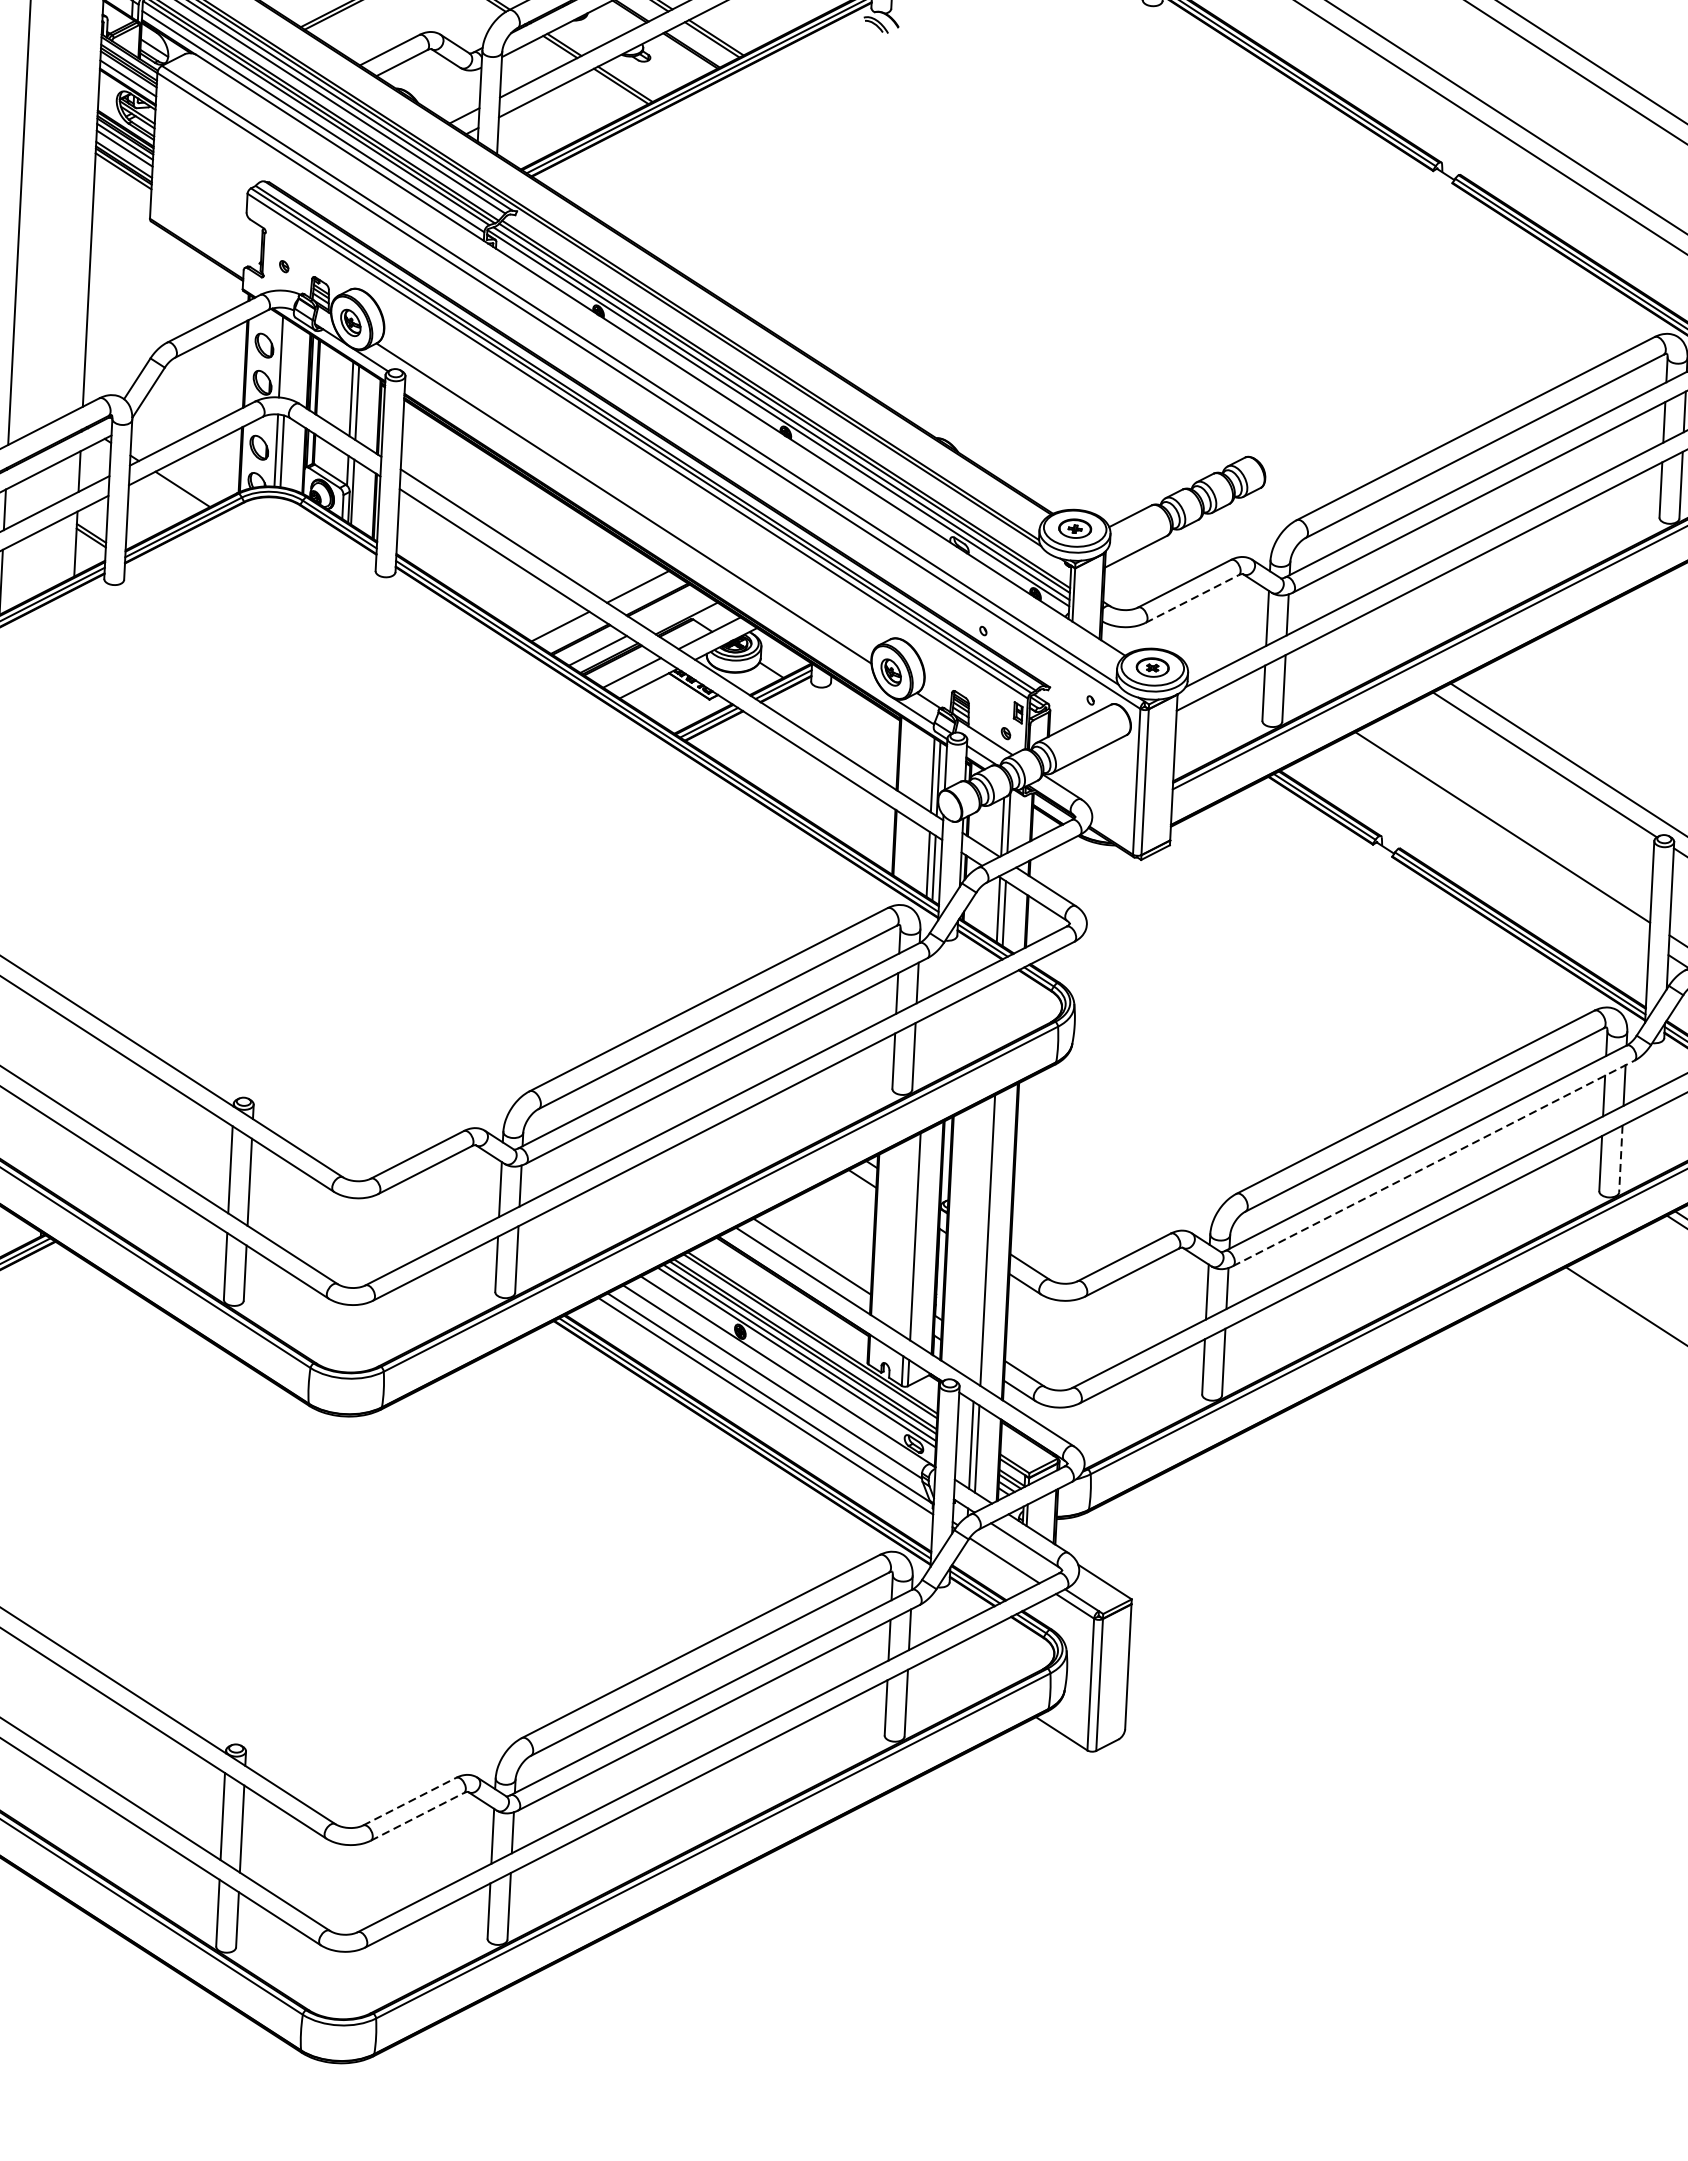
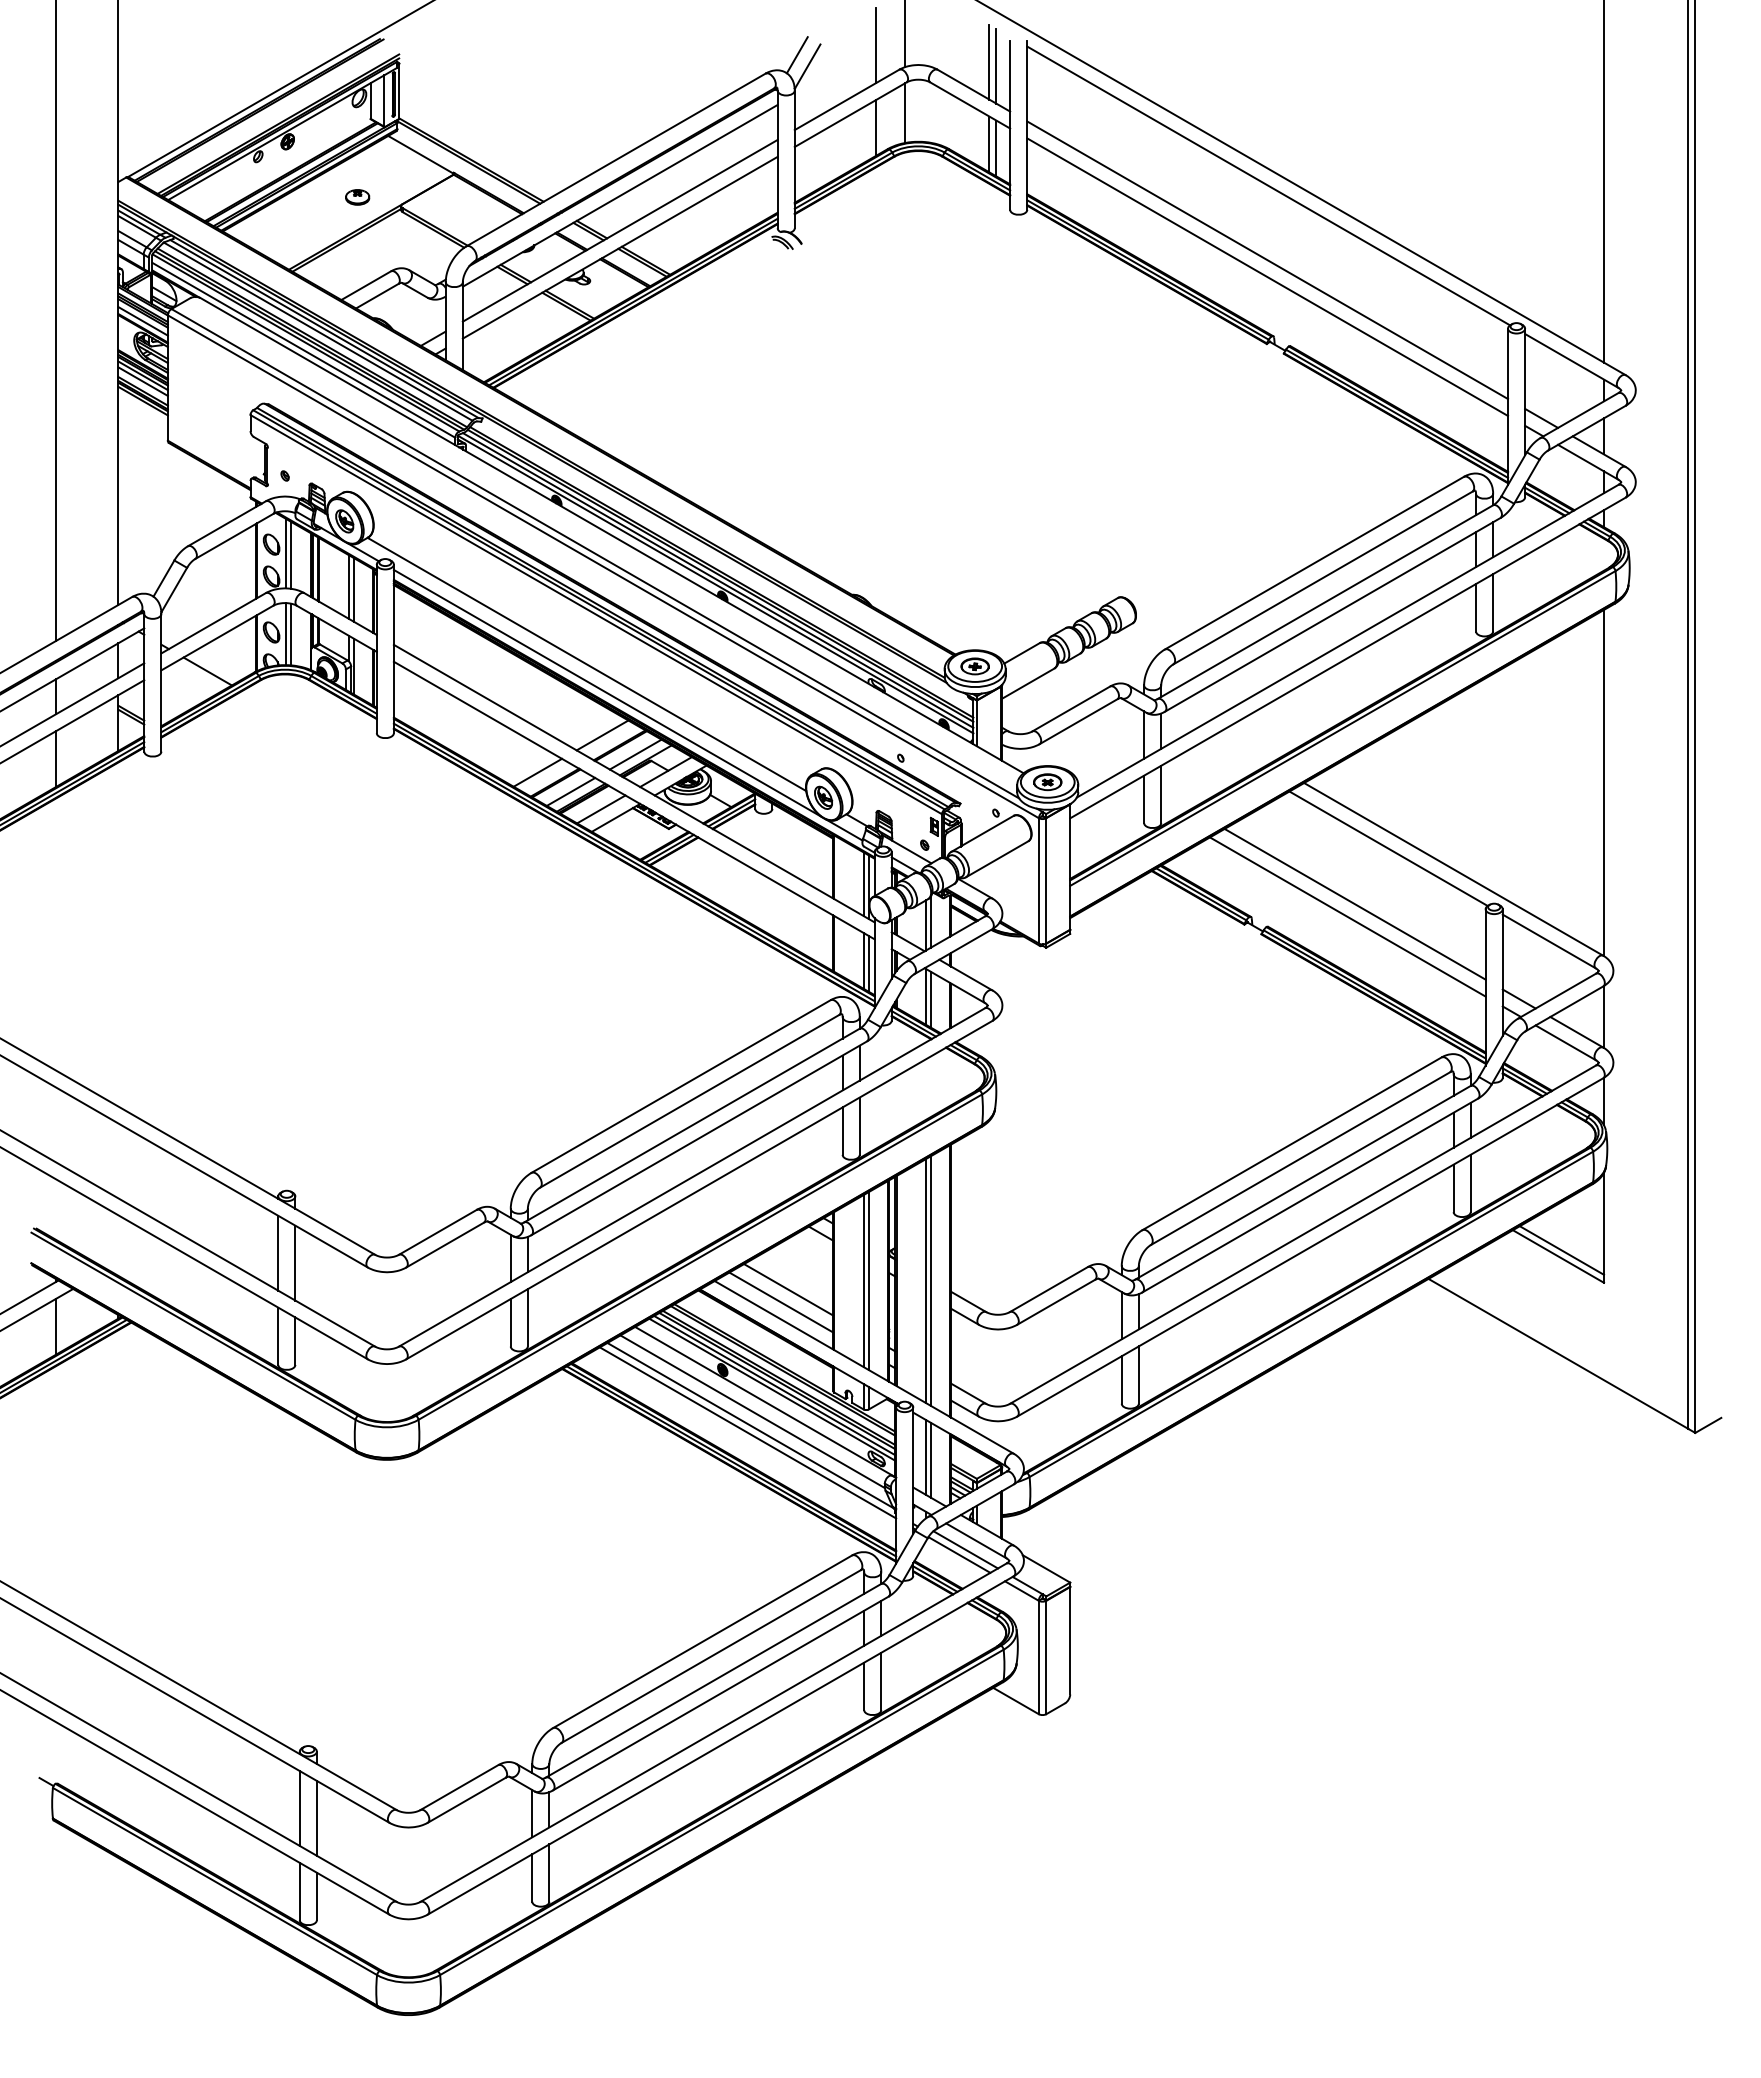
line: (286, 359) -> (291, 555), added
line: (646, 537) -> (607, 692), added
line: (1192, 598) -> (1078, 721), dashed -> solid
line: (675, 611) -> (635, 754), added
line: (1493, 841) -> (1347, 916), added
line: (1620, 1158) -> (1470, 1183), dashed -> solid
line: (1433, 1163) -> (1310, 1195), dashed -> solid
line: (909, 1237) -> (863, 1281), added
line: (981, 1240) -> (925, 1281), added
line: (821, 1242) -> (788, 1289), added
line: (1011, 1554) -> (965, 1549), added
line: (409, 1801) -> (459, 1787), dashed -> solid
line: (417, 1817) -> (466, 1800), dashed -> solid

